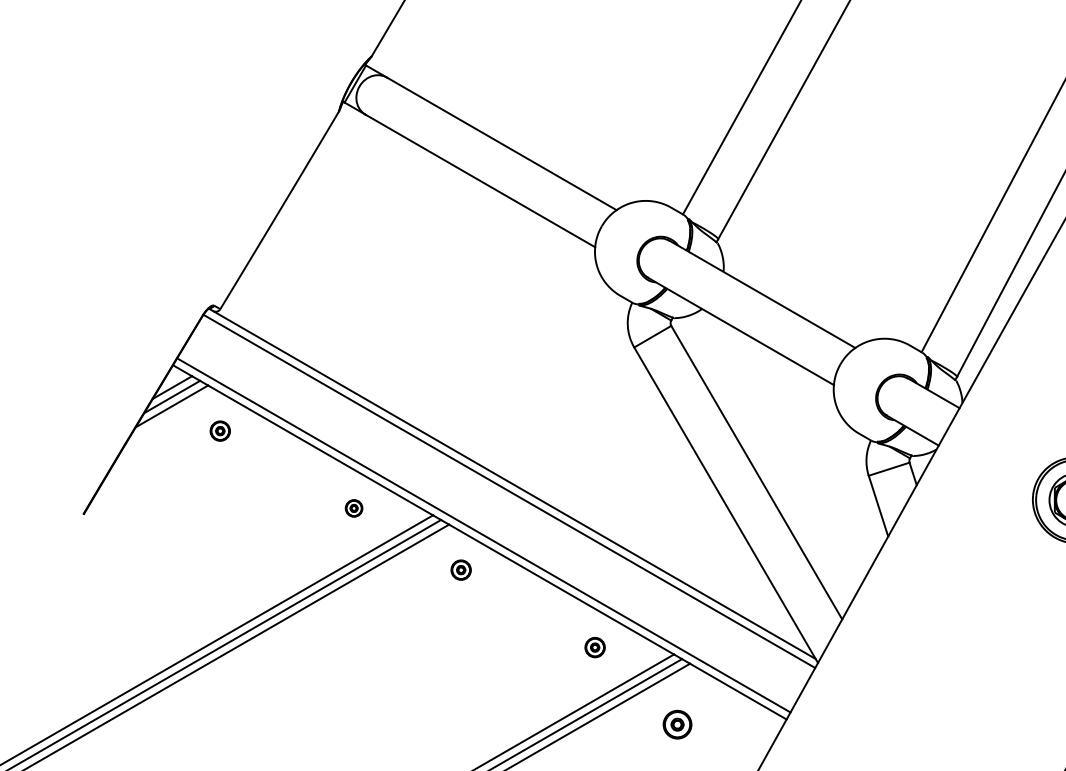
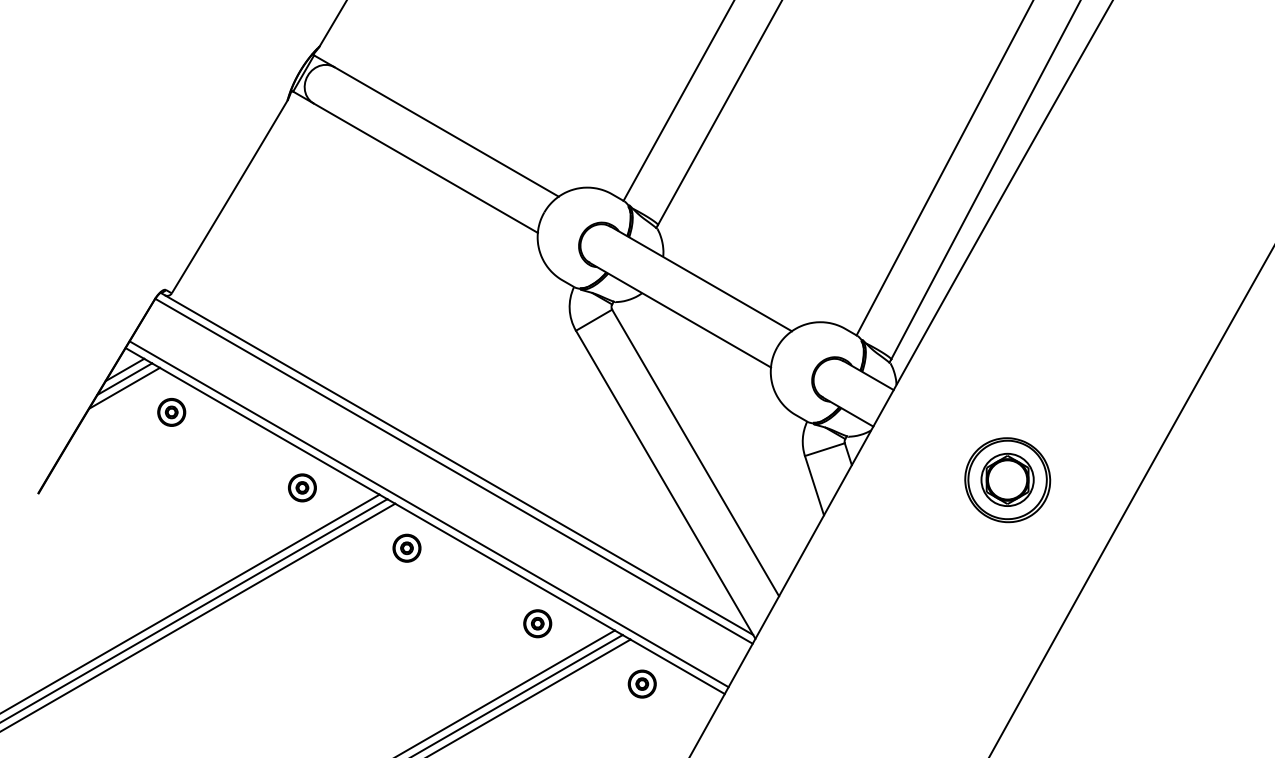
part: (219, 431) -> (171, 412), size x1.43
part: (354, 507) -> (302, 487), size x1.67
part: (460, 569) -> (406, 547), size x1.43
part: (594, 647) -> (537, 623), size x1.43
part: (676, 724) -> (641, 683), moved

